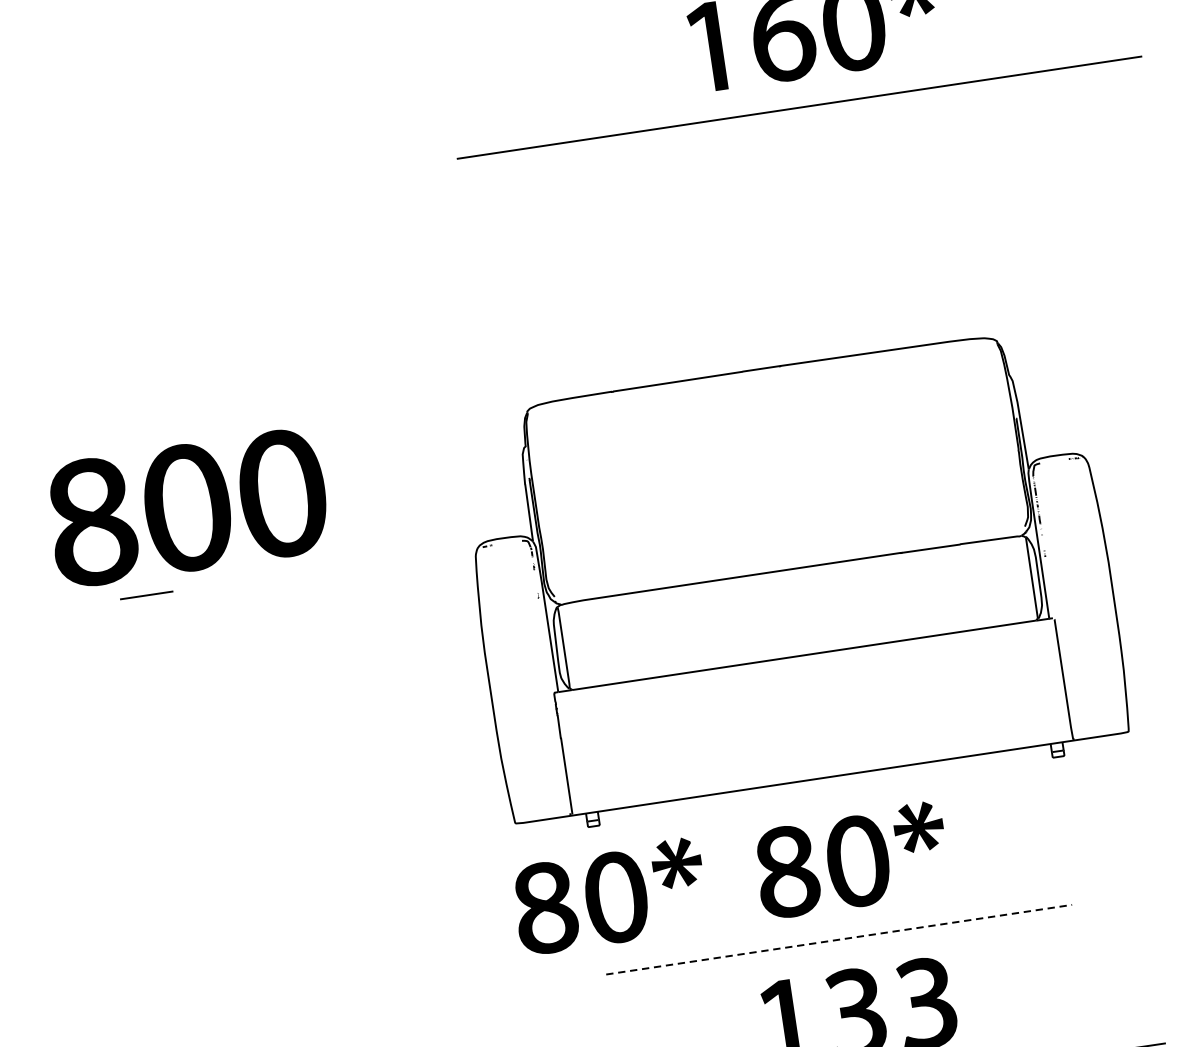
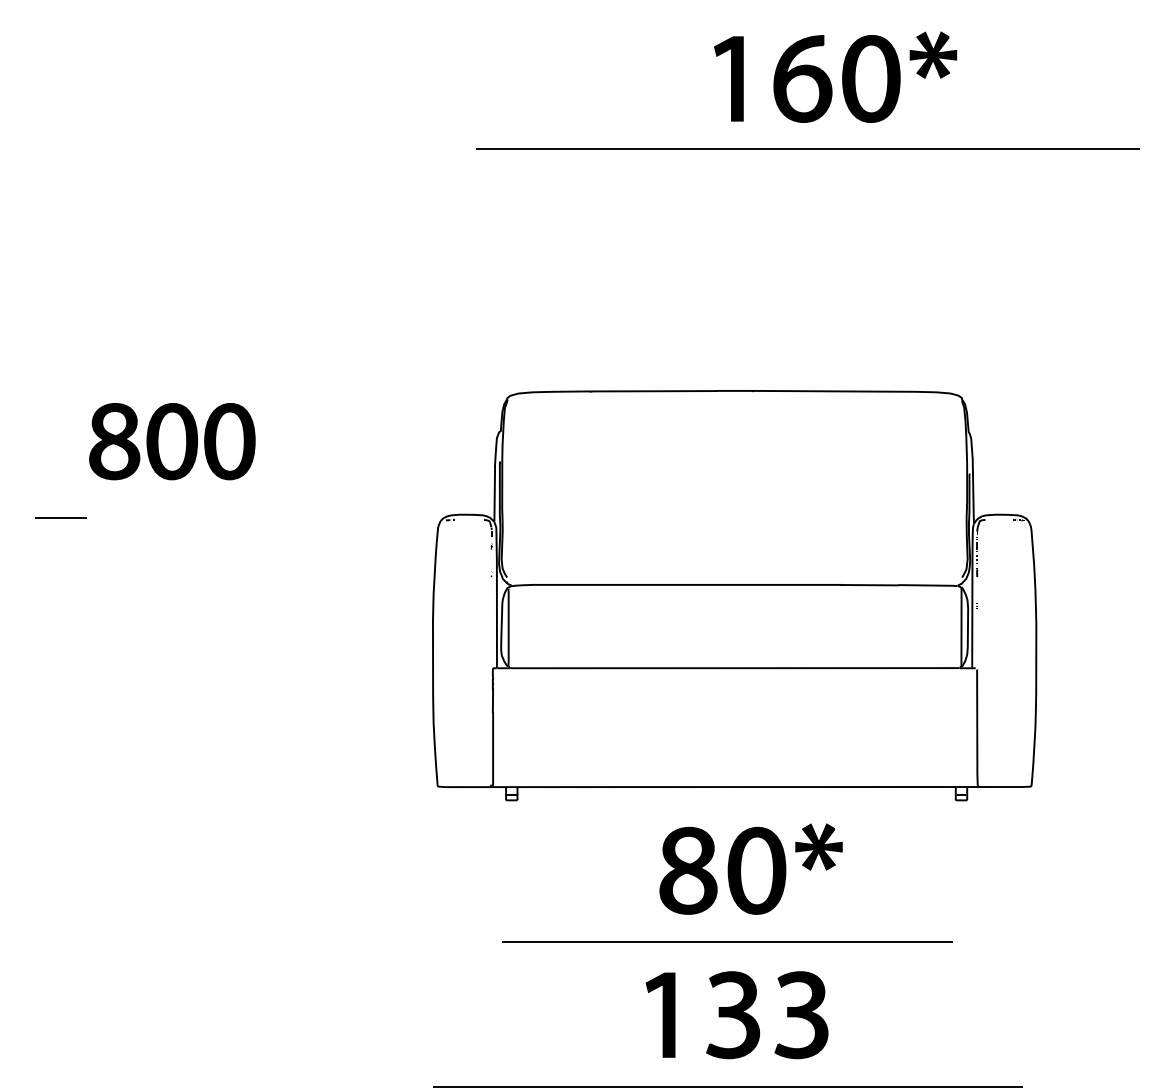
part: (188, 507) -> (172, 441), size x0.62
line: (146, 594) -> (60, 517), moved
part: (609, 896) -> (516, 868), removed
line: (839, 939) -> (728, 942), dashed -> solid

